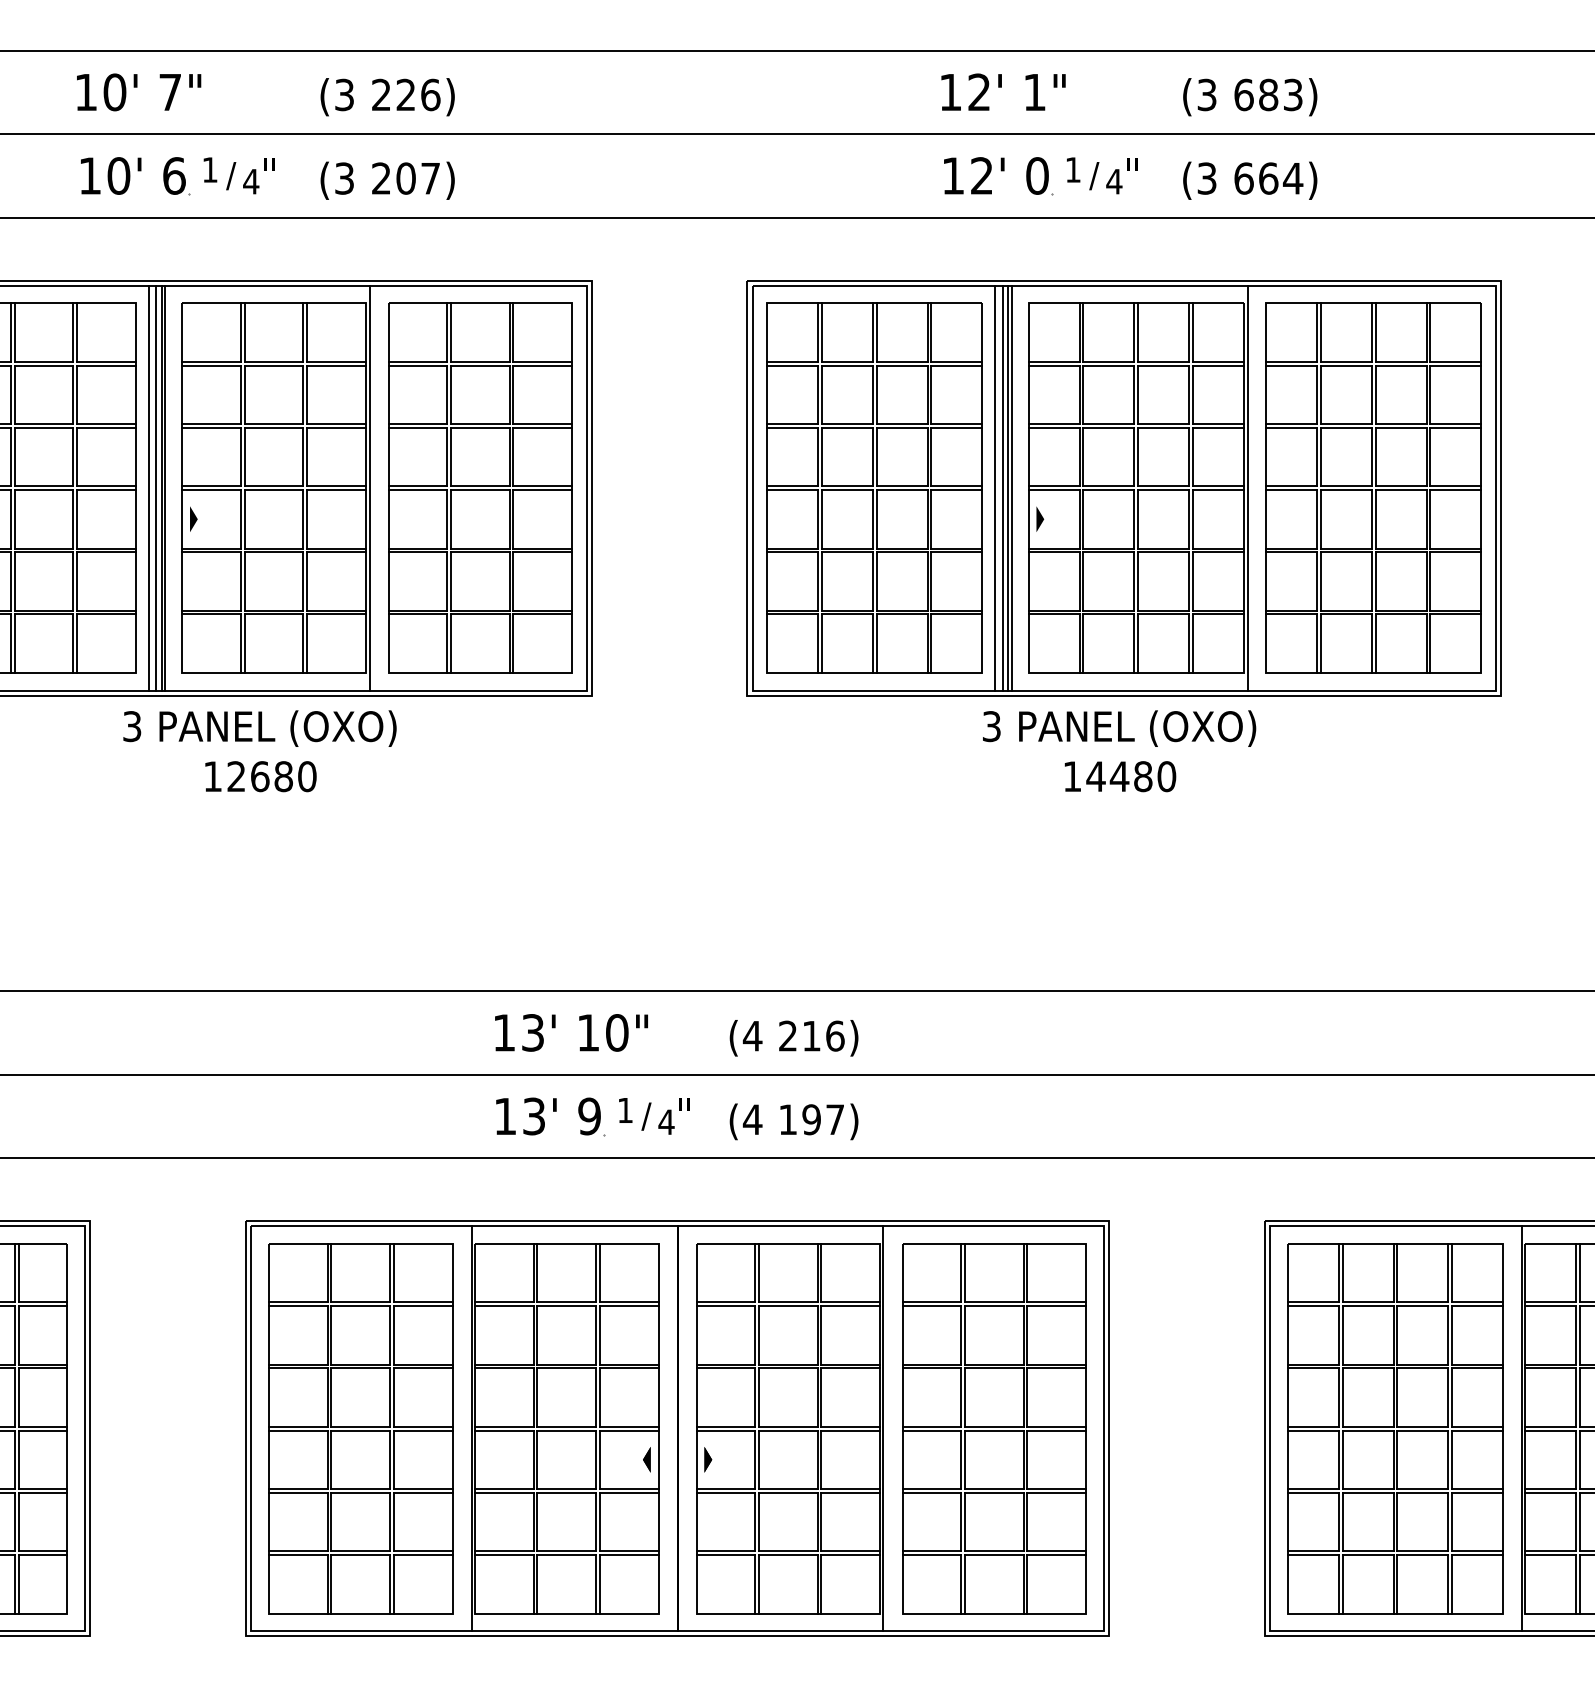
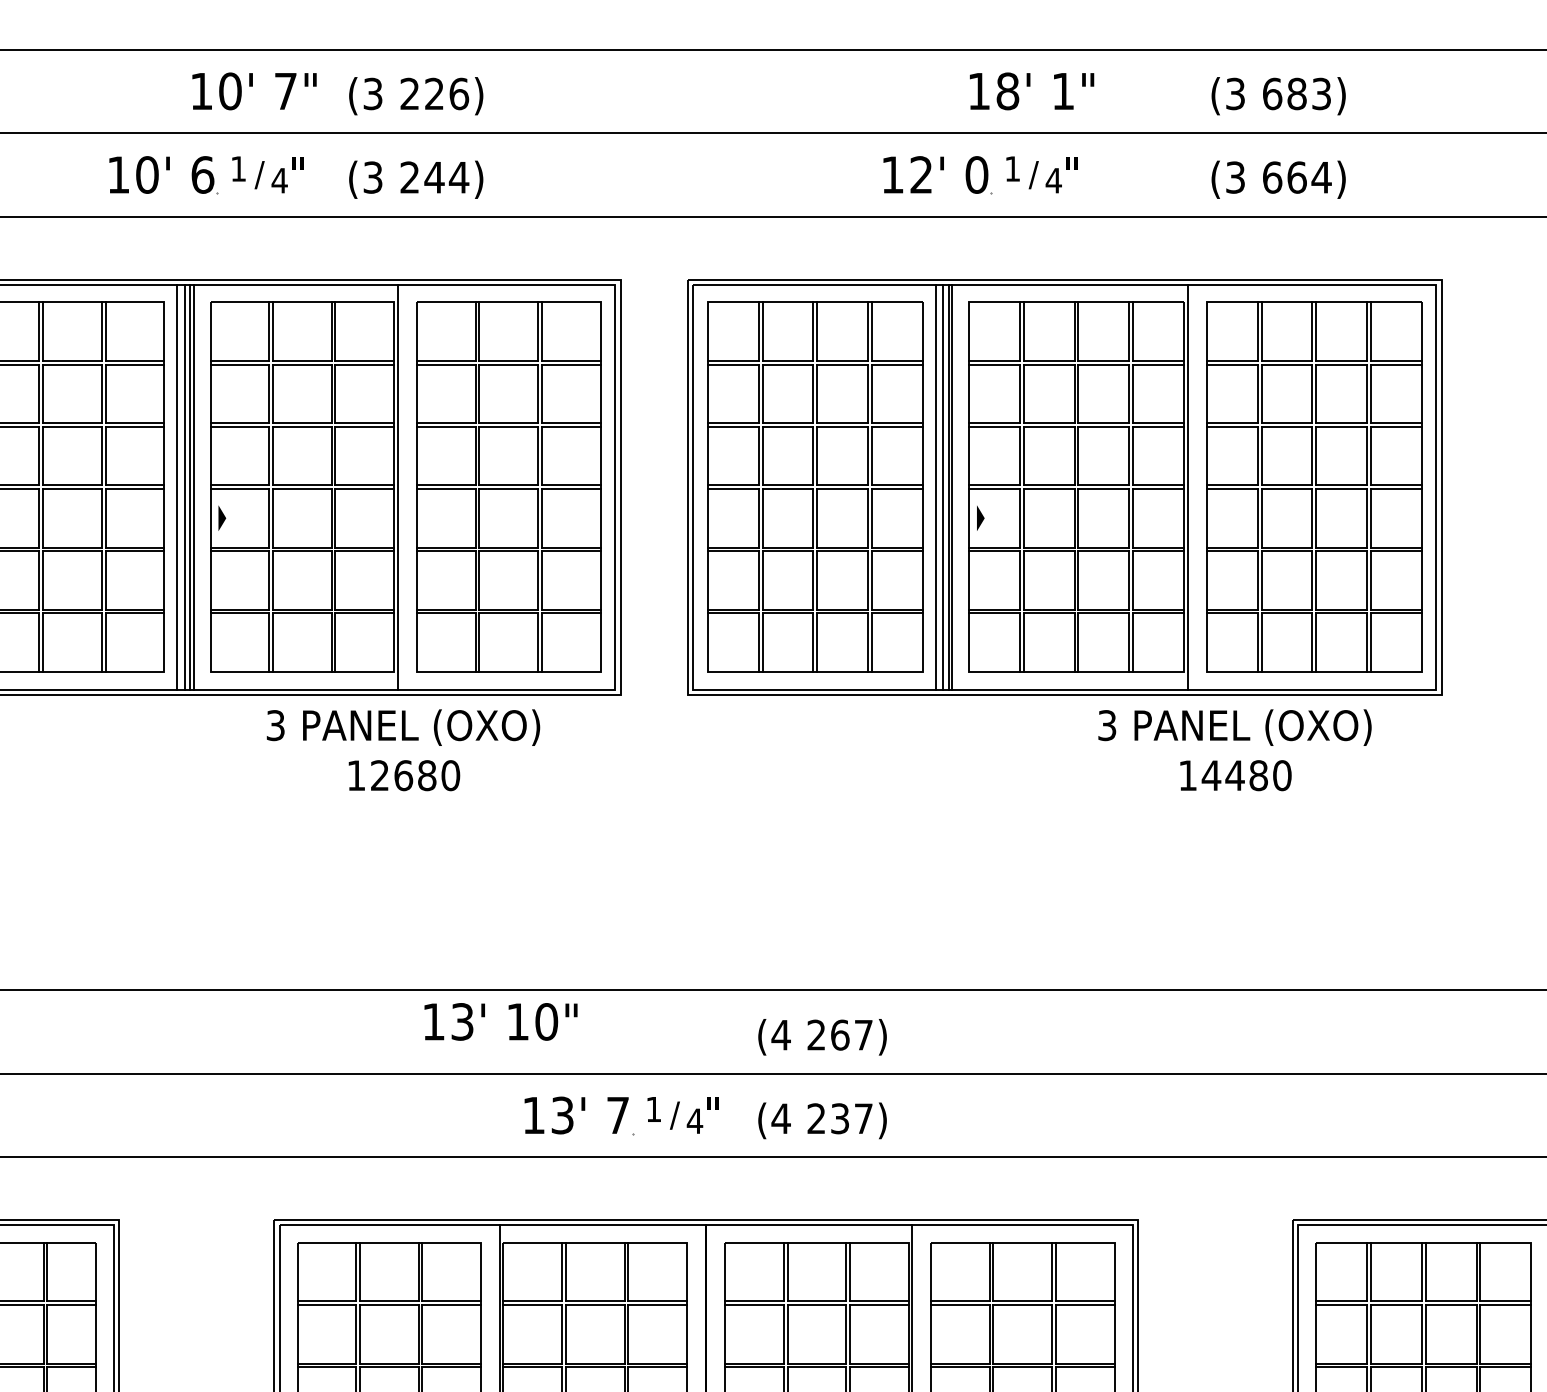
text: (139, 92) -> (254, 91), moved
text: (979, 92) -> (1007, 91), 12' -> 18'
part: (1040, 176) -> (979, 175), moved
text: (417, 178) -> (445, 177), 207) -> 244)
part: (1123, 488) -> (1063, 487), moved
text: (259, 751) -> (402, 750), moved
text: (1119, 751) -> (1234, 750), moved
text: (571, 1032) -> (500, 1021), moved
text: (823, 1035) -> (851, 1034), 216) -> 267)
text: (589, 1116) -> (617, 1115), 9 -> 7
text: (799, 1119) -> (827, 1118), 197) -> 237)

